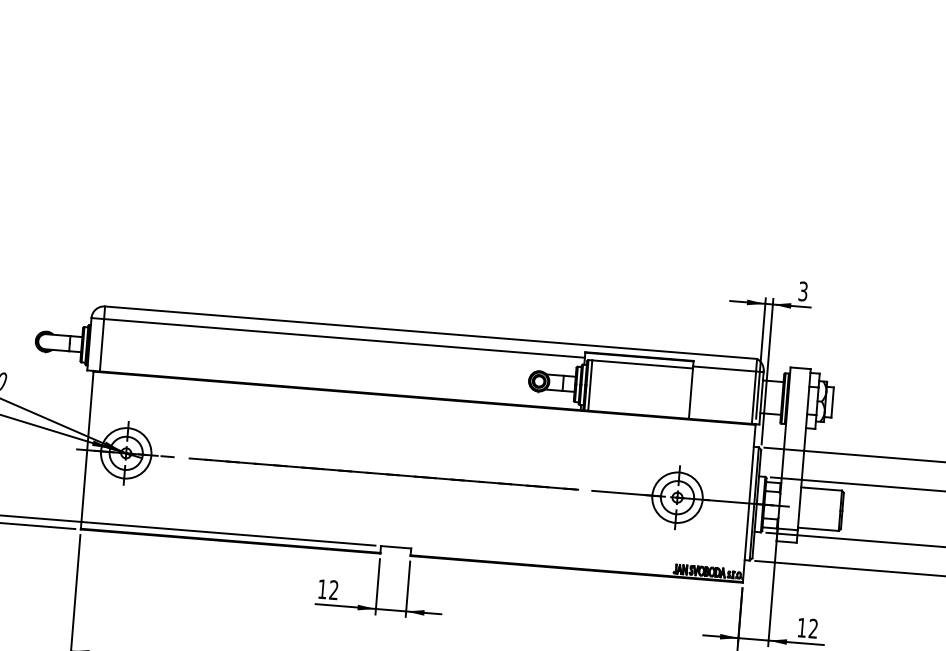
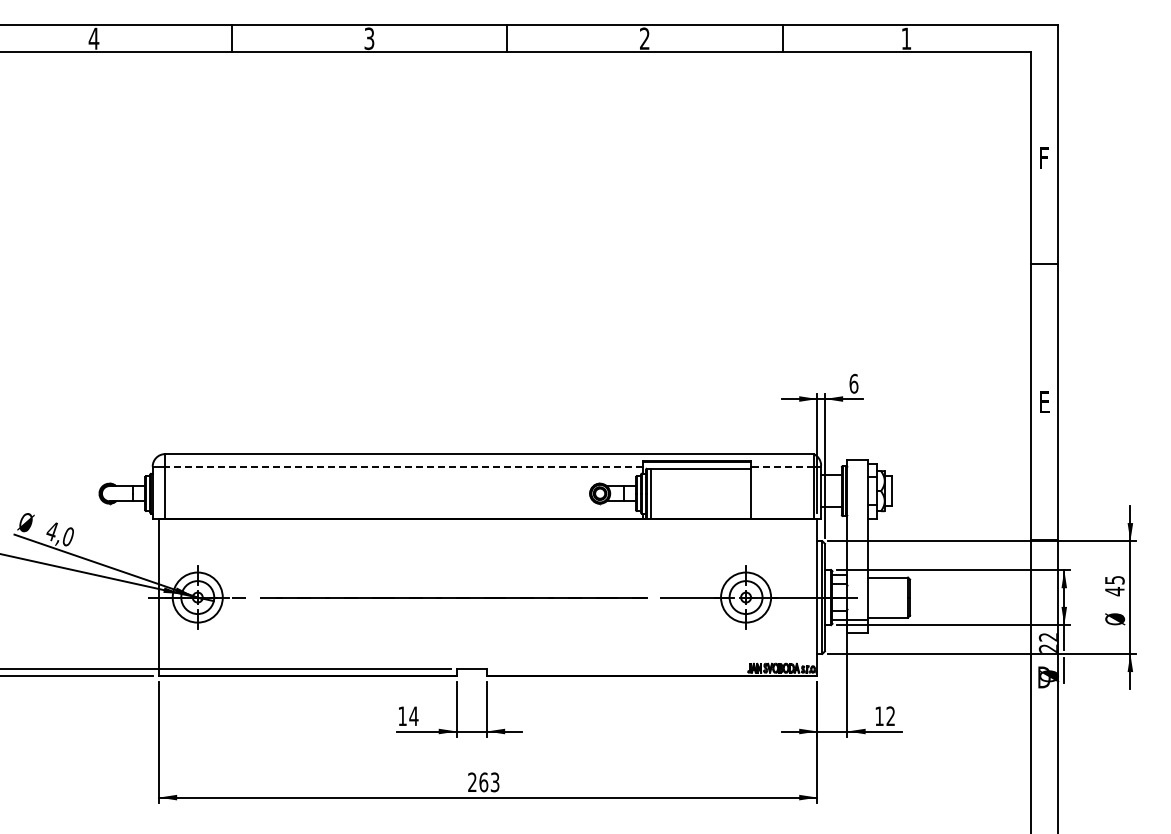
text: (802, 291) -> (853, 383), 3 -> 6
line: (343, 338) -> (403, 466), solid -> dashed
line: (723, 368) -> (781, 466), solid -> dashed
text: (333, 589) -> (413, 715), 12 -> 14

